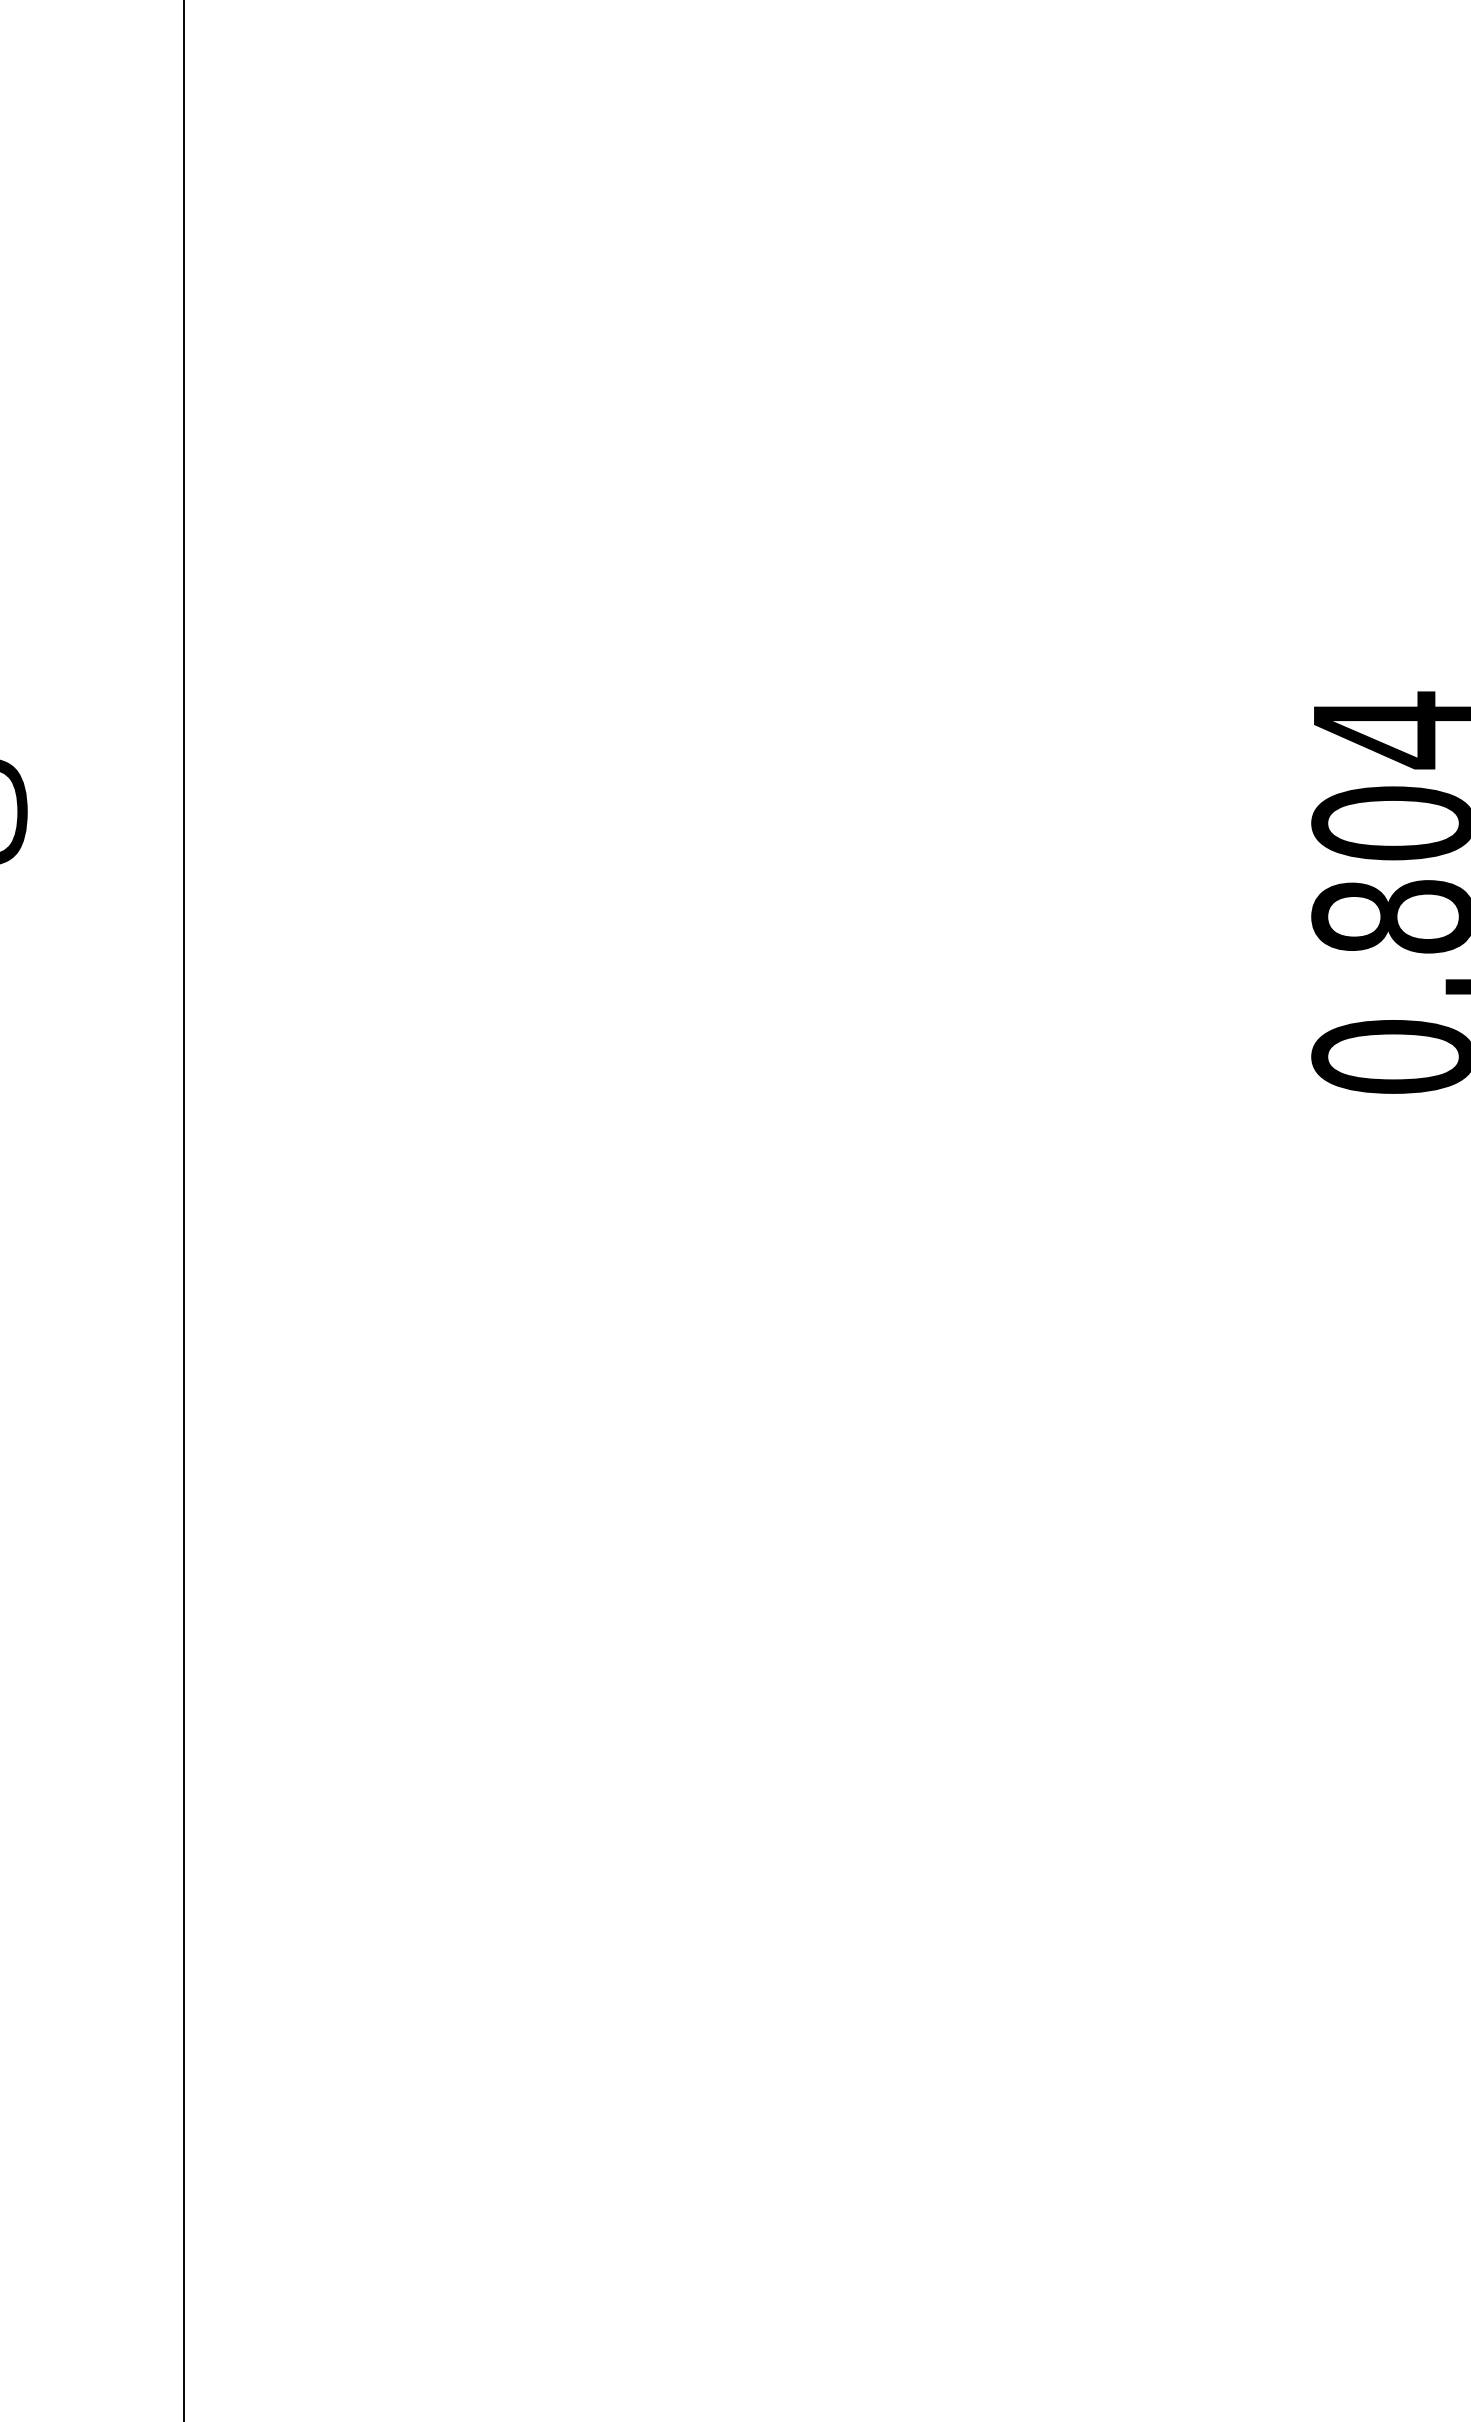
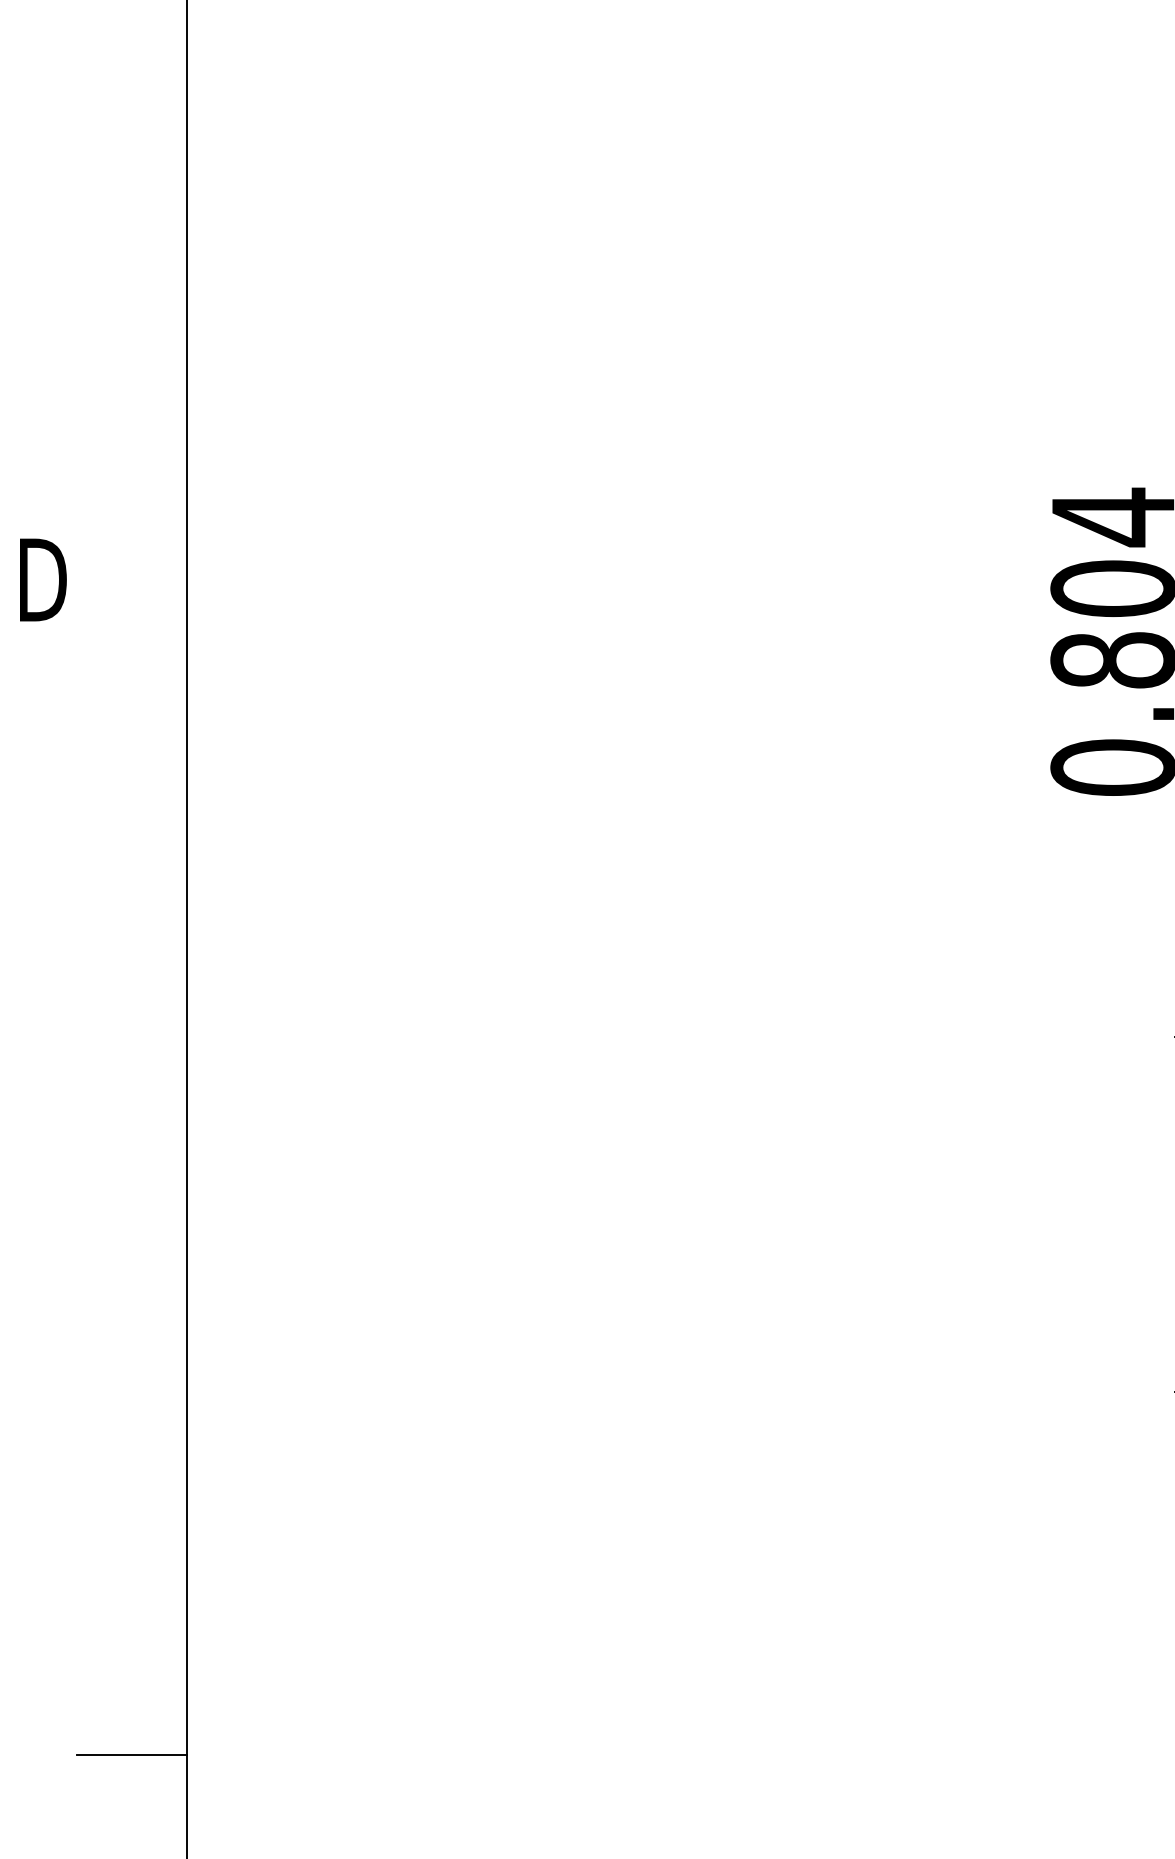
line: (112, 2344) -> (131, 1754), added

